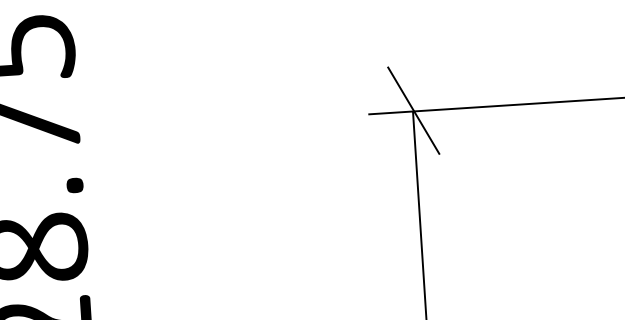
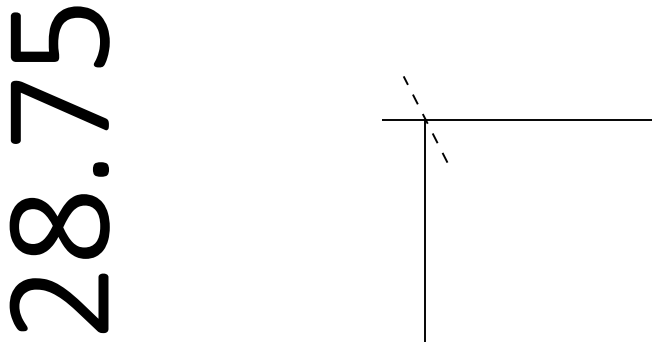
line: (413, 110) -> (425, 119), solid -> dashed

